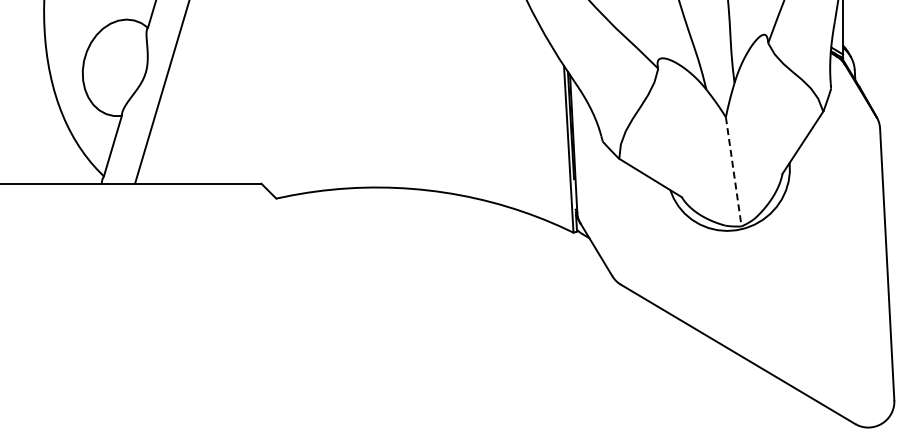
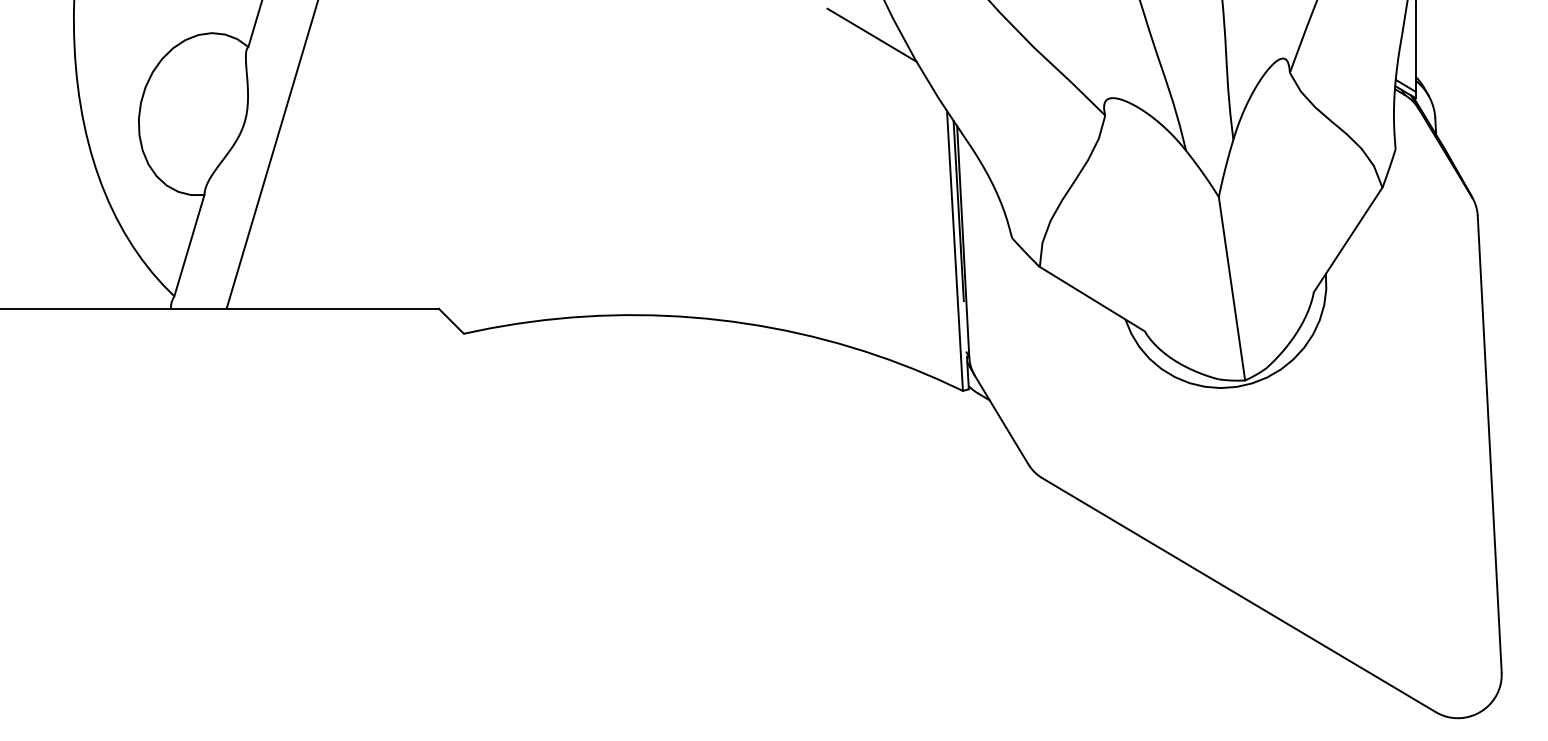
line: (518, 20) -> (870, 34), added
line: (733, 172) -> (1231, 289), dashed -> solid

